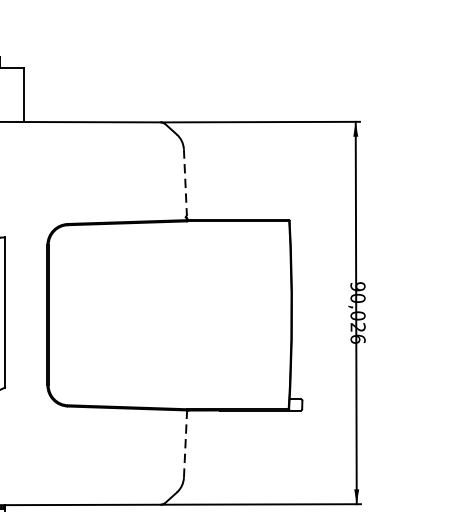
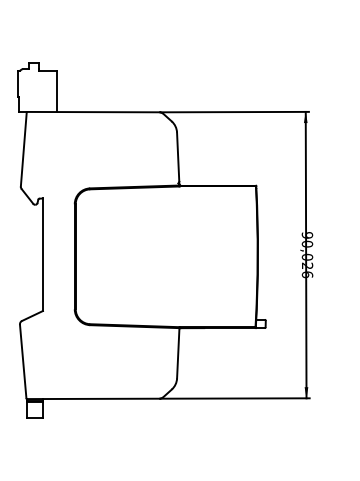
line: (185, 182) -> (178, 157), dashed -> solid
line: (185, 443) -> (178, 352), dashed -> solid

